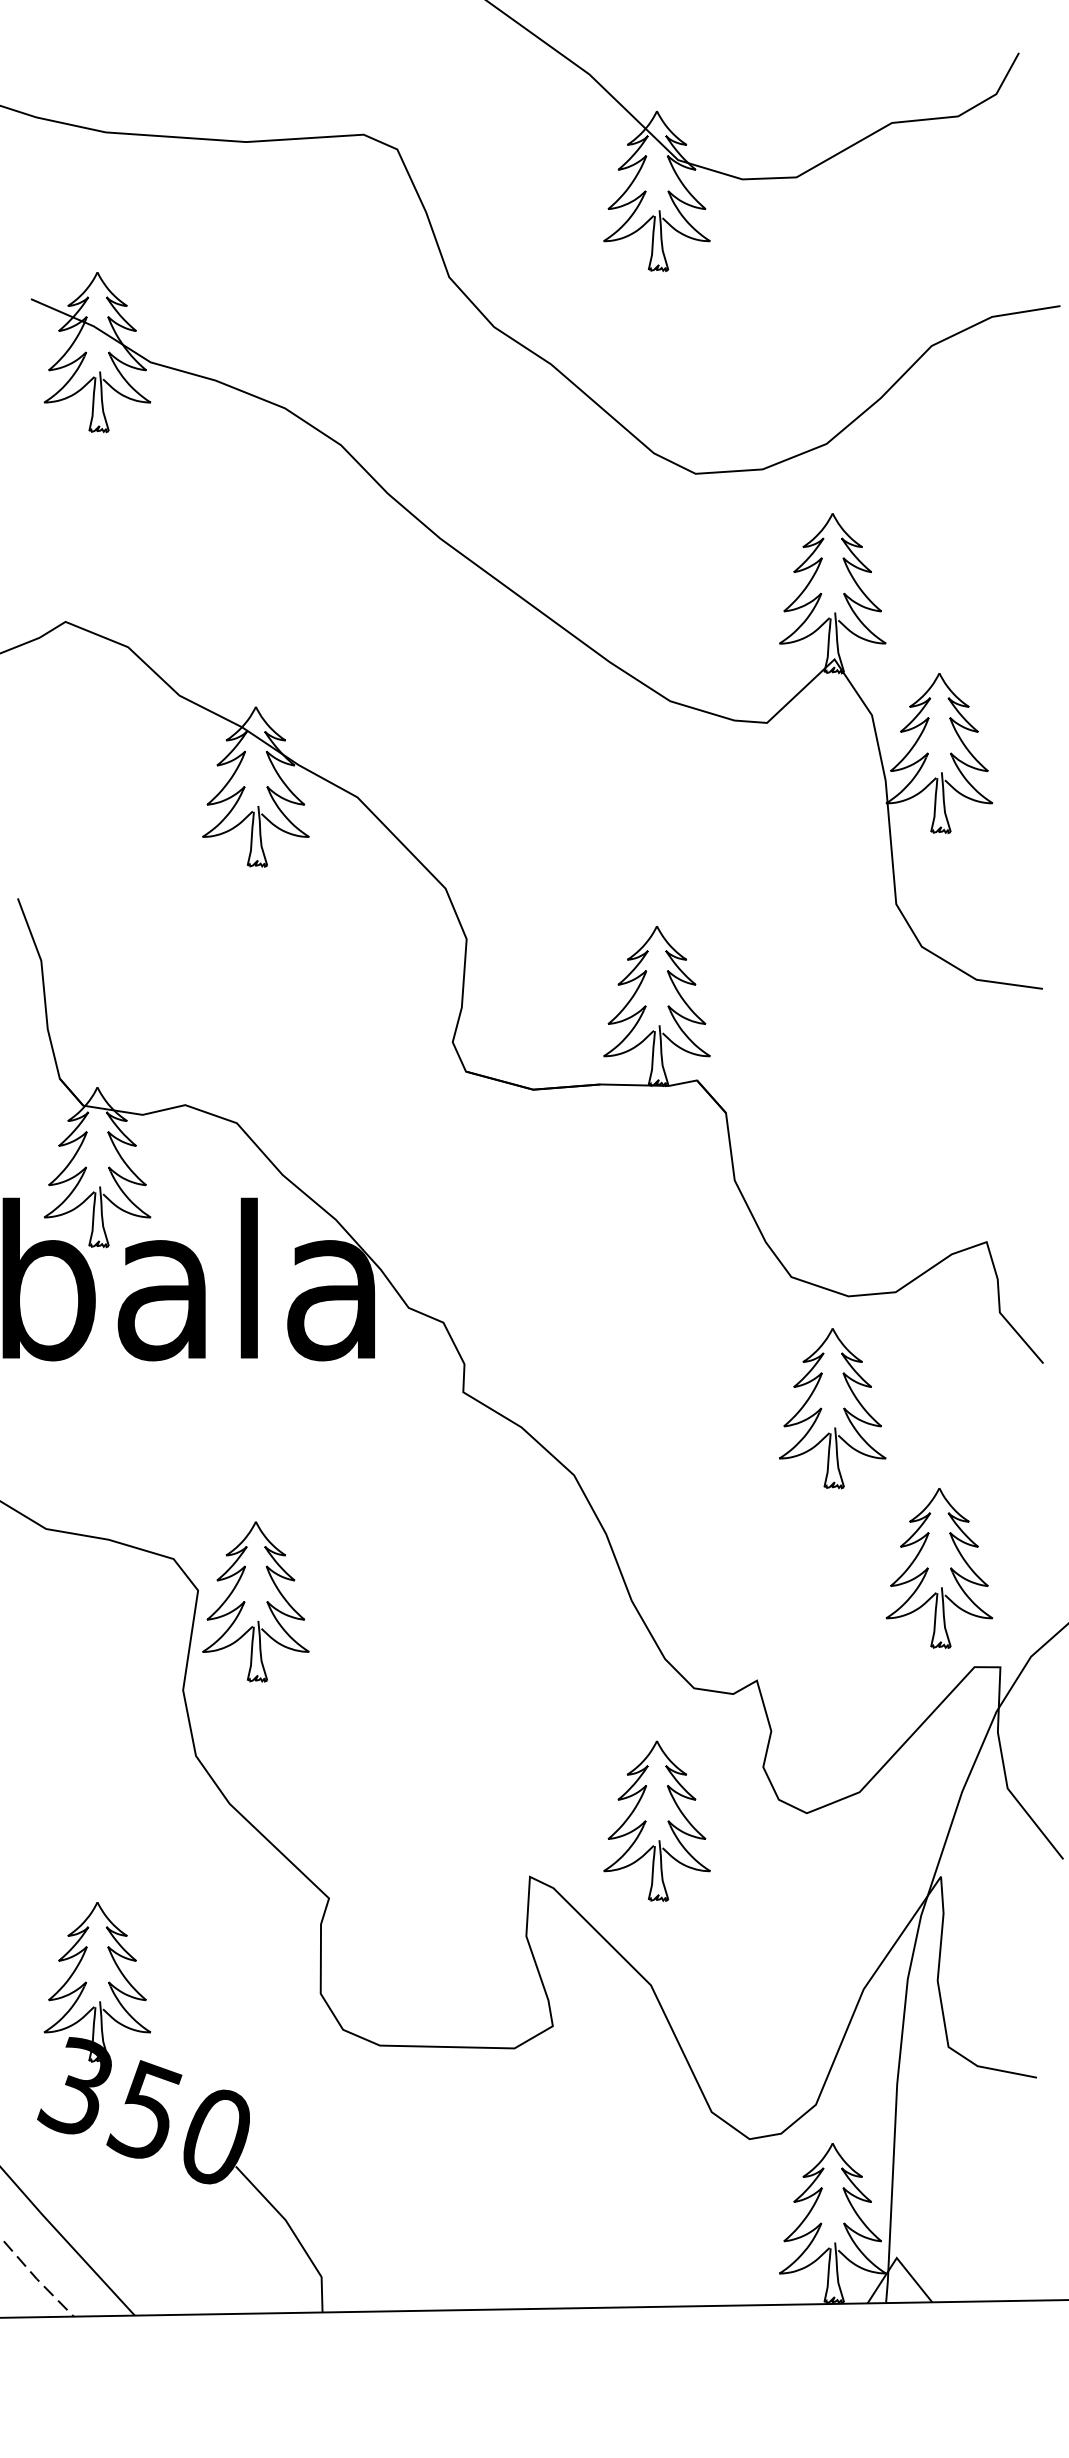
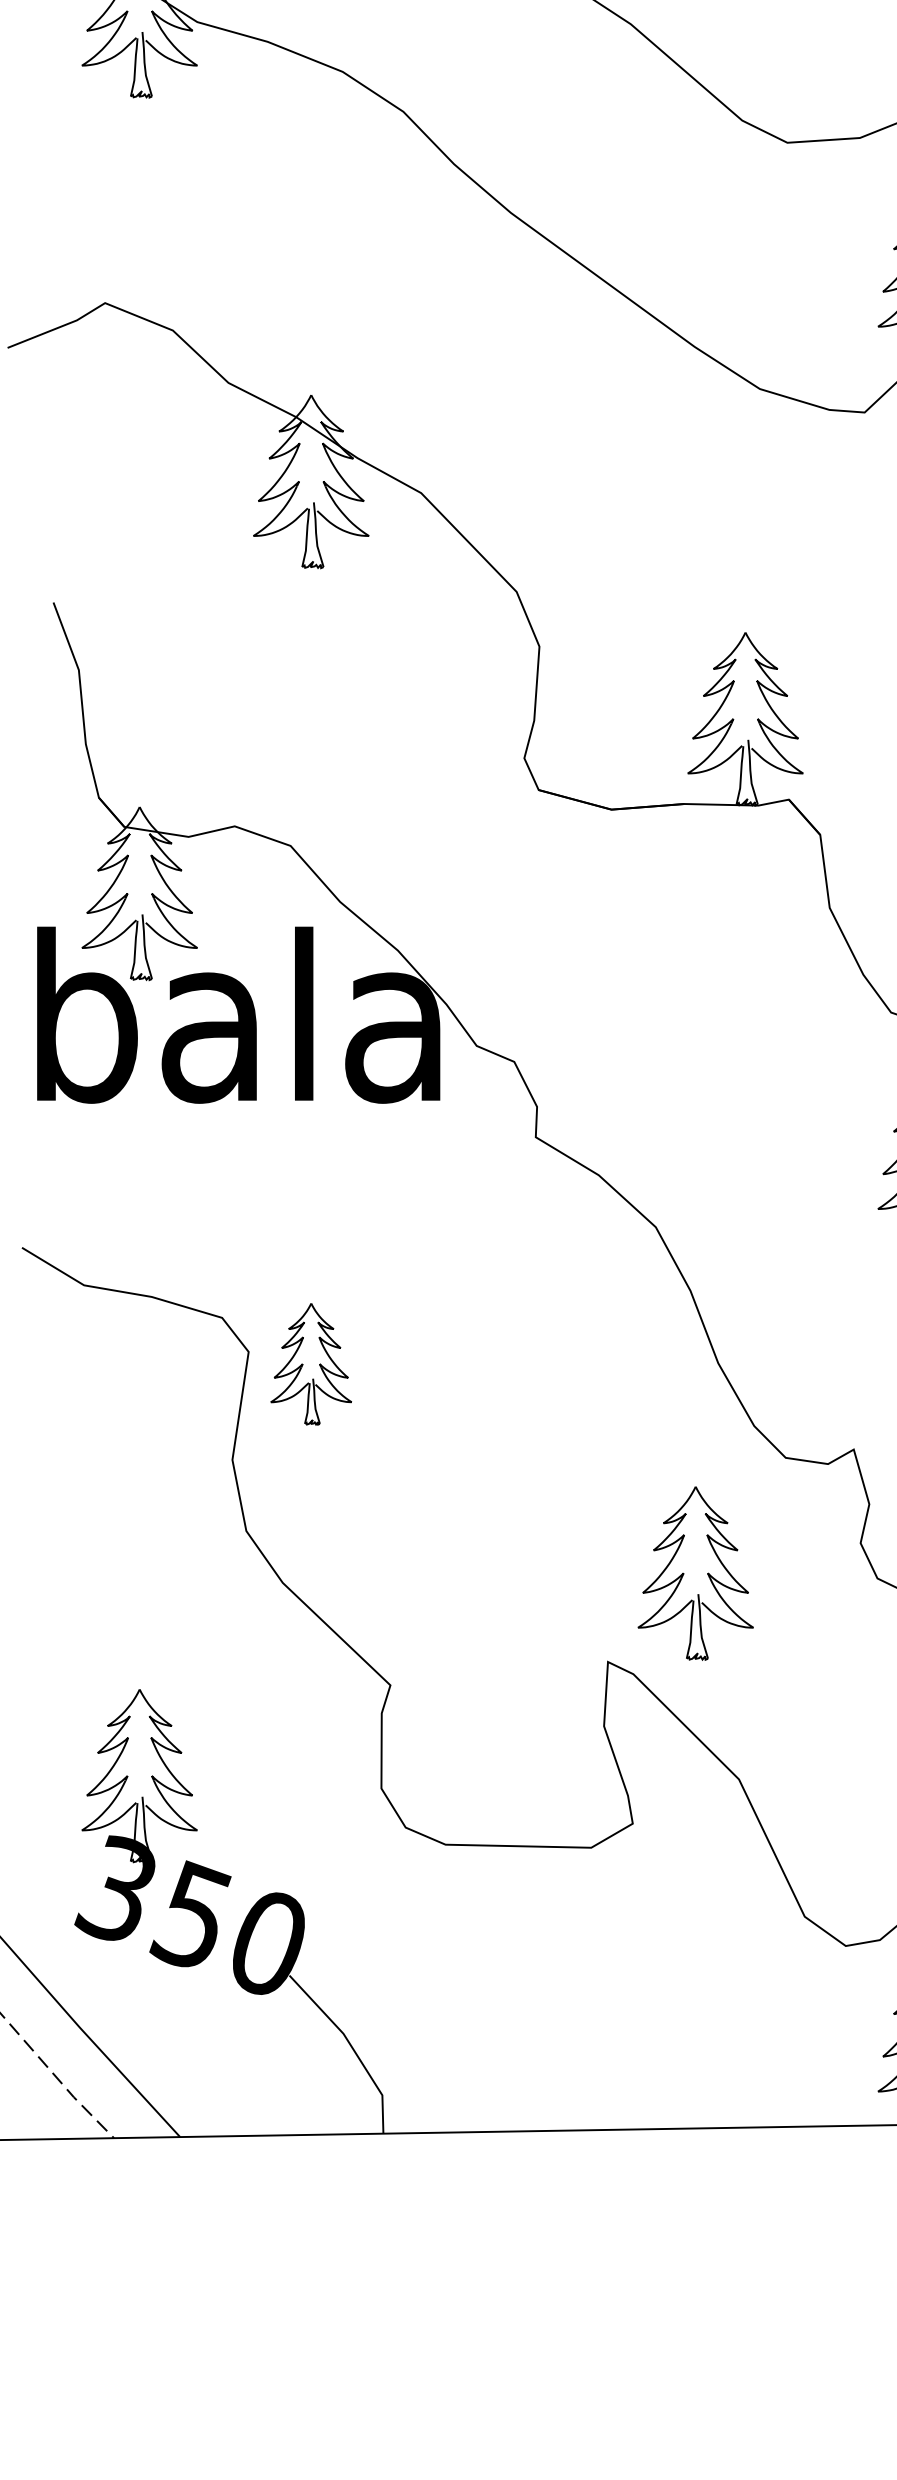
part: (255, 1601) -> (310, 1363), size x0.7
part: (656, 1820) -> (695, 1572), moved

